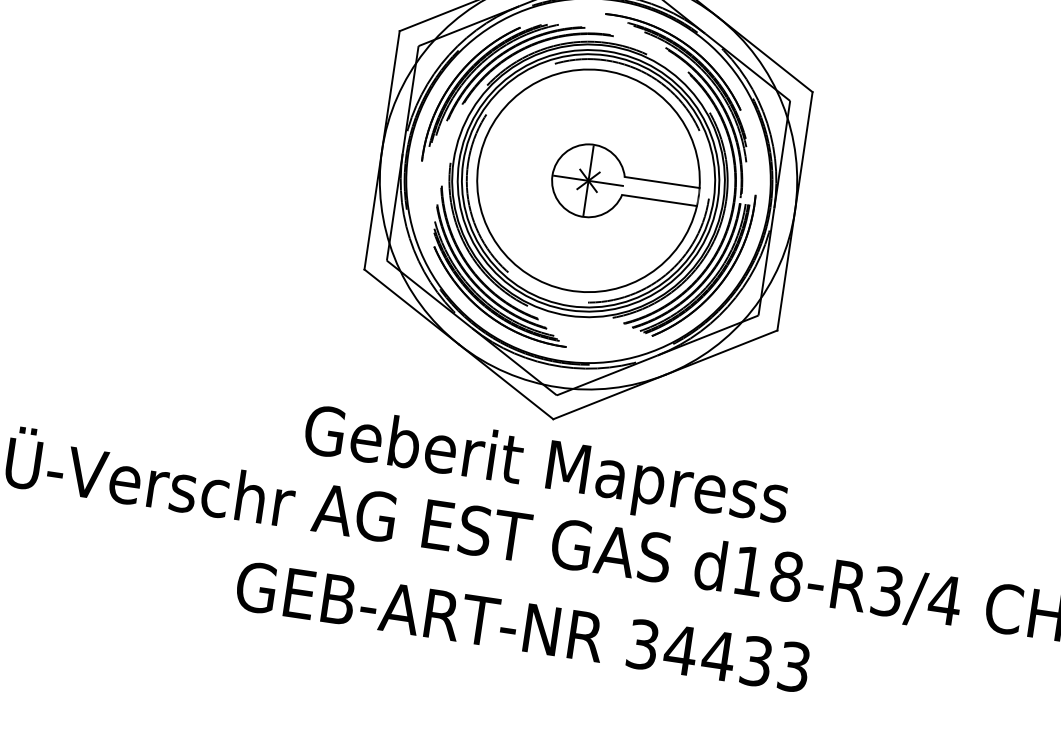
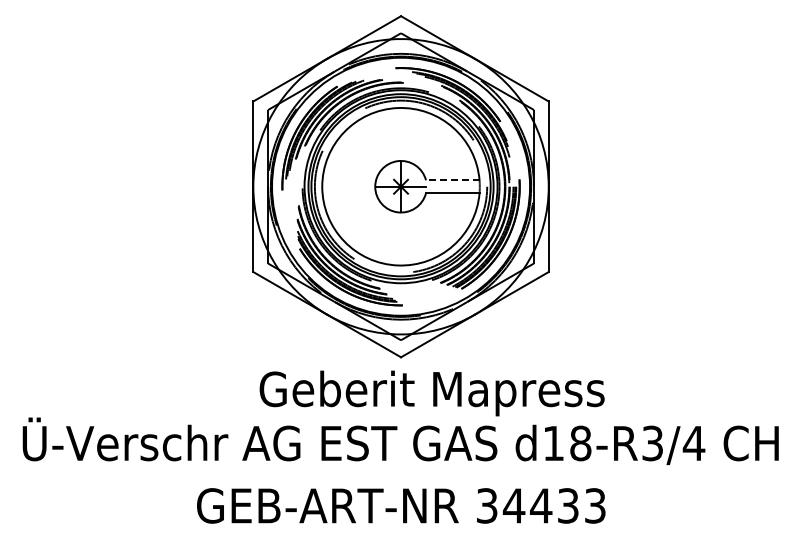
line: (661, 182) -> (452, 180), solid -> dashed
text: (545, 469) -> (431, 393), moved

